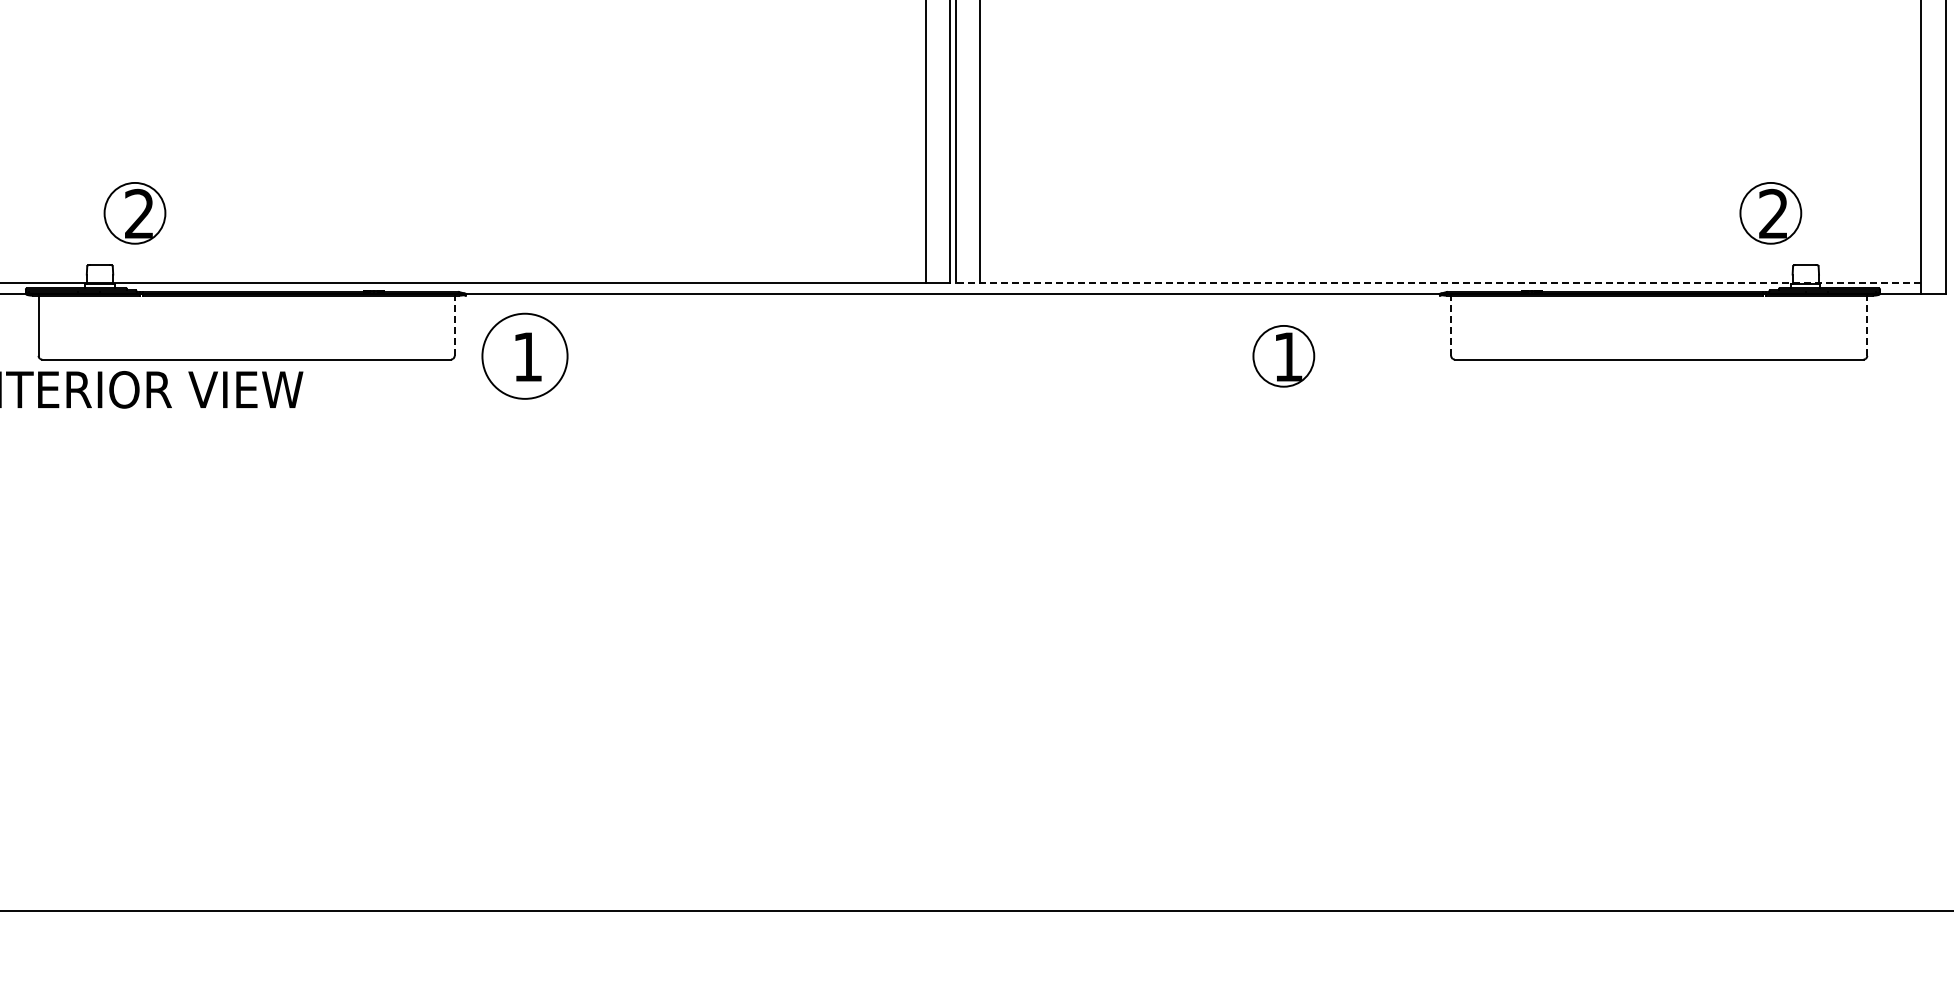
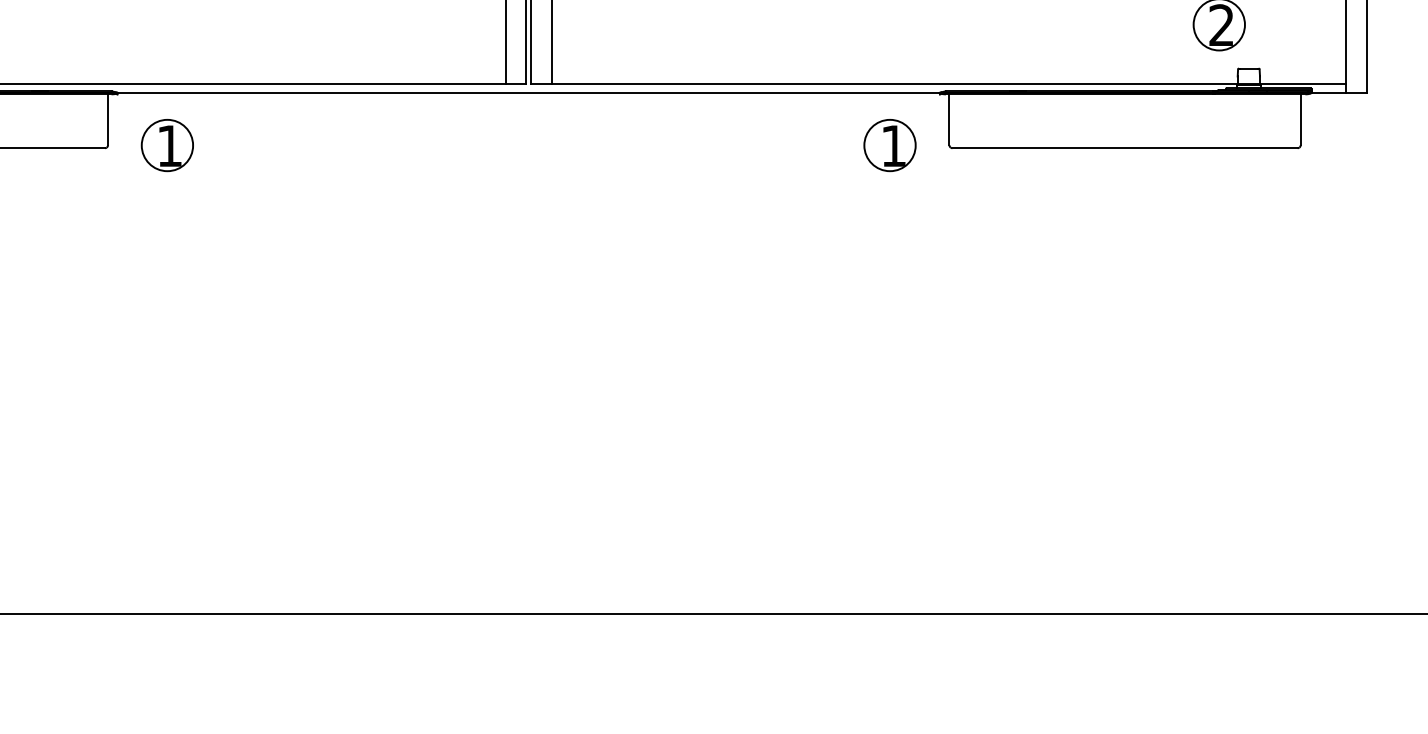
line: (1438, 283) -> (938, 84), dashed -> solid
line: (454, 325) -> (107, 119), dashed -> solid
line: (1451, 325) -> (949, 119), dashed -> solid
line: (1867, 325) -> (1300, 119), dashed -> solid
circle: (524, 355) -> (167, 144), size x0.71
part: (1283, 356) -> (889, 145), moved

